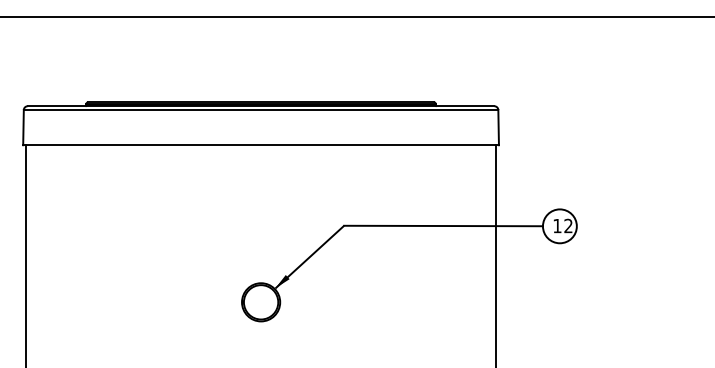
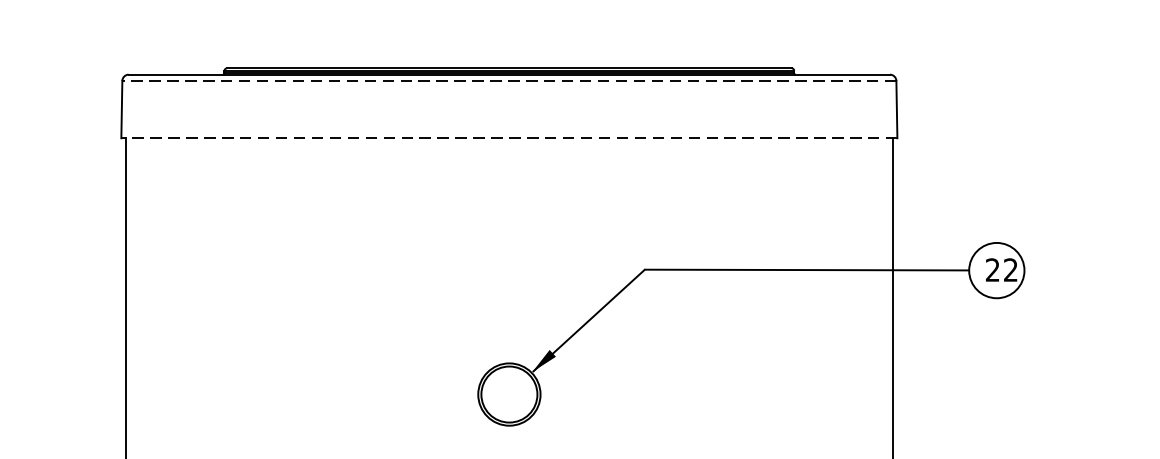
line: (260, 110) -> (508, 81), solid -> dashed
line: (261, 145) -> (510, 138), solid -> dashed
text: (557, 225) -> (992, 269), 12 -> 22

